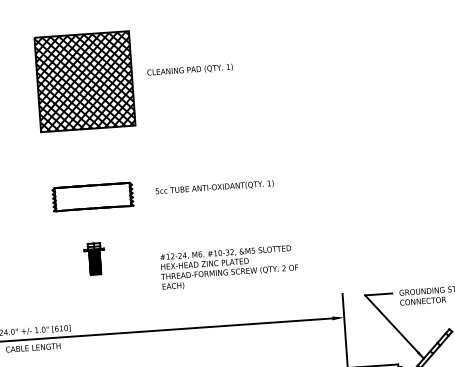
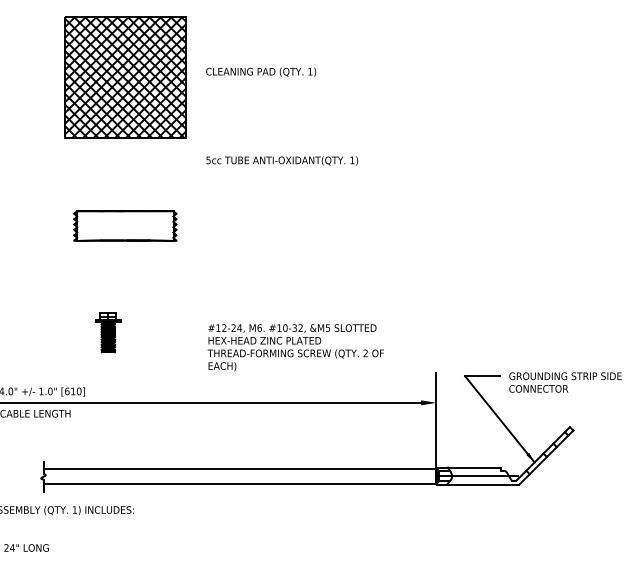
text: (214, 187) -> (282, 160), moved
part: (95, 258) -> (108, 332), moved
text: (229, 267) -> (295, 347), moved

